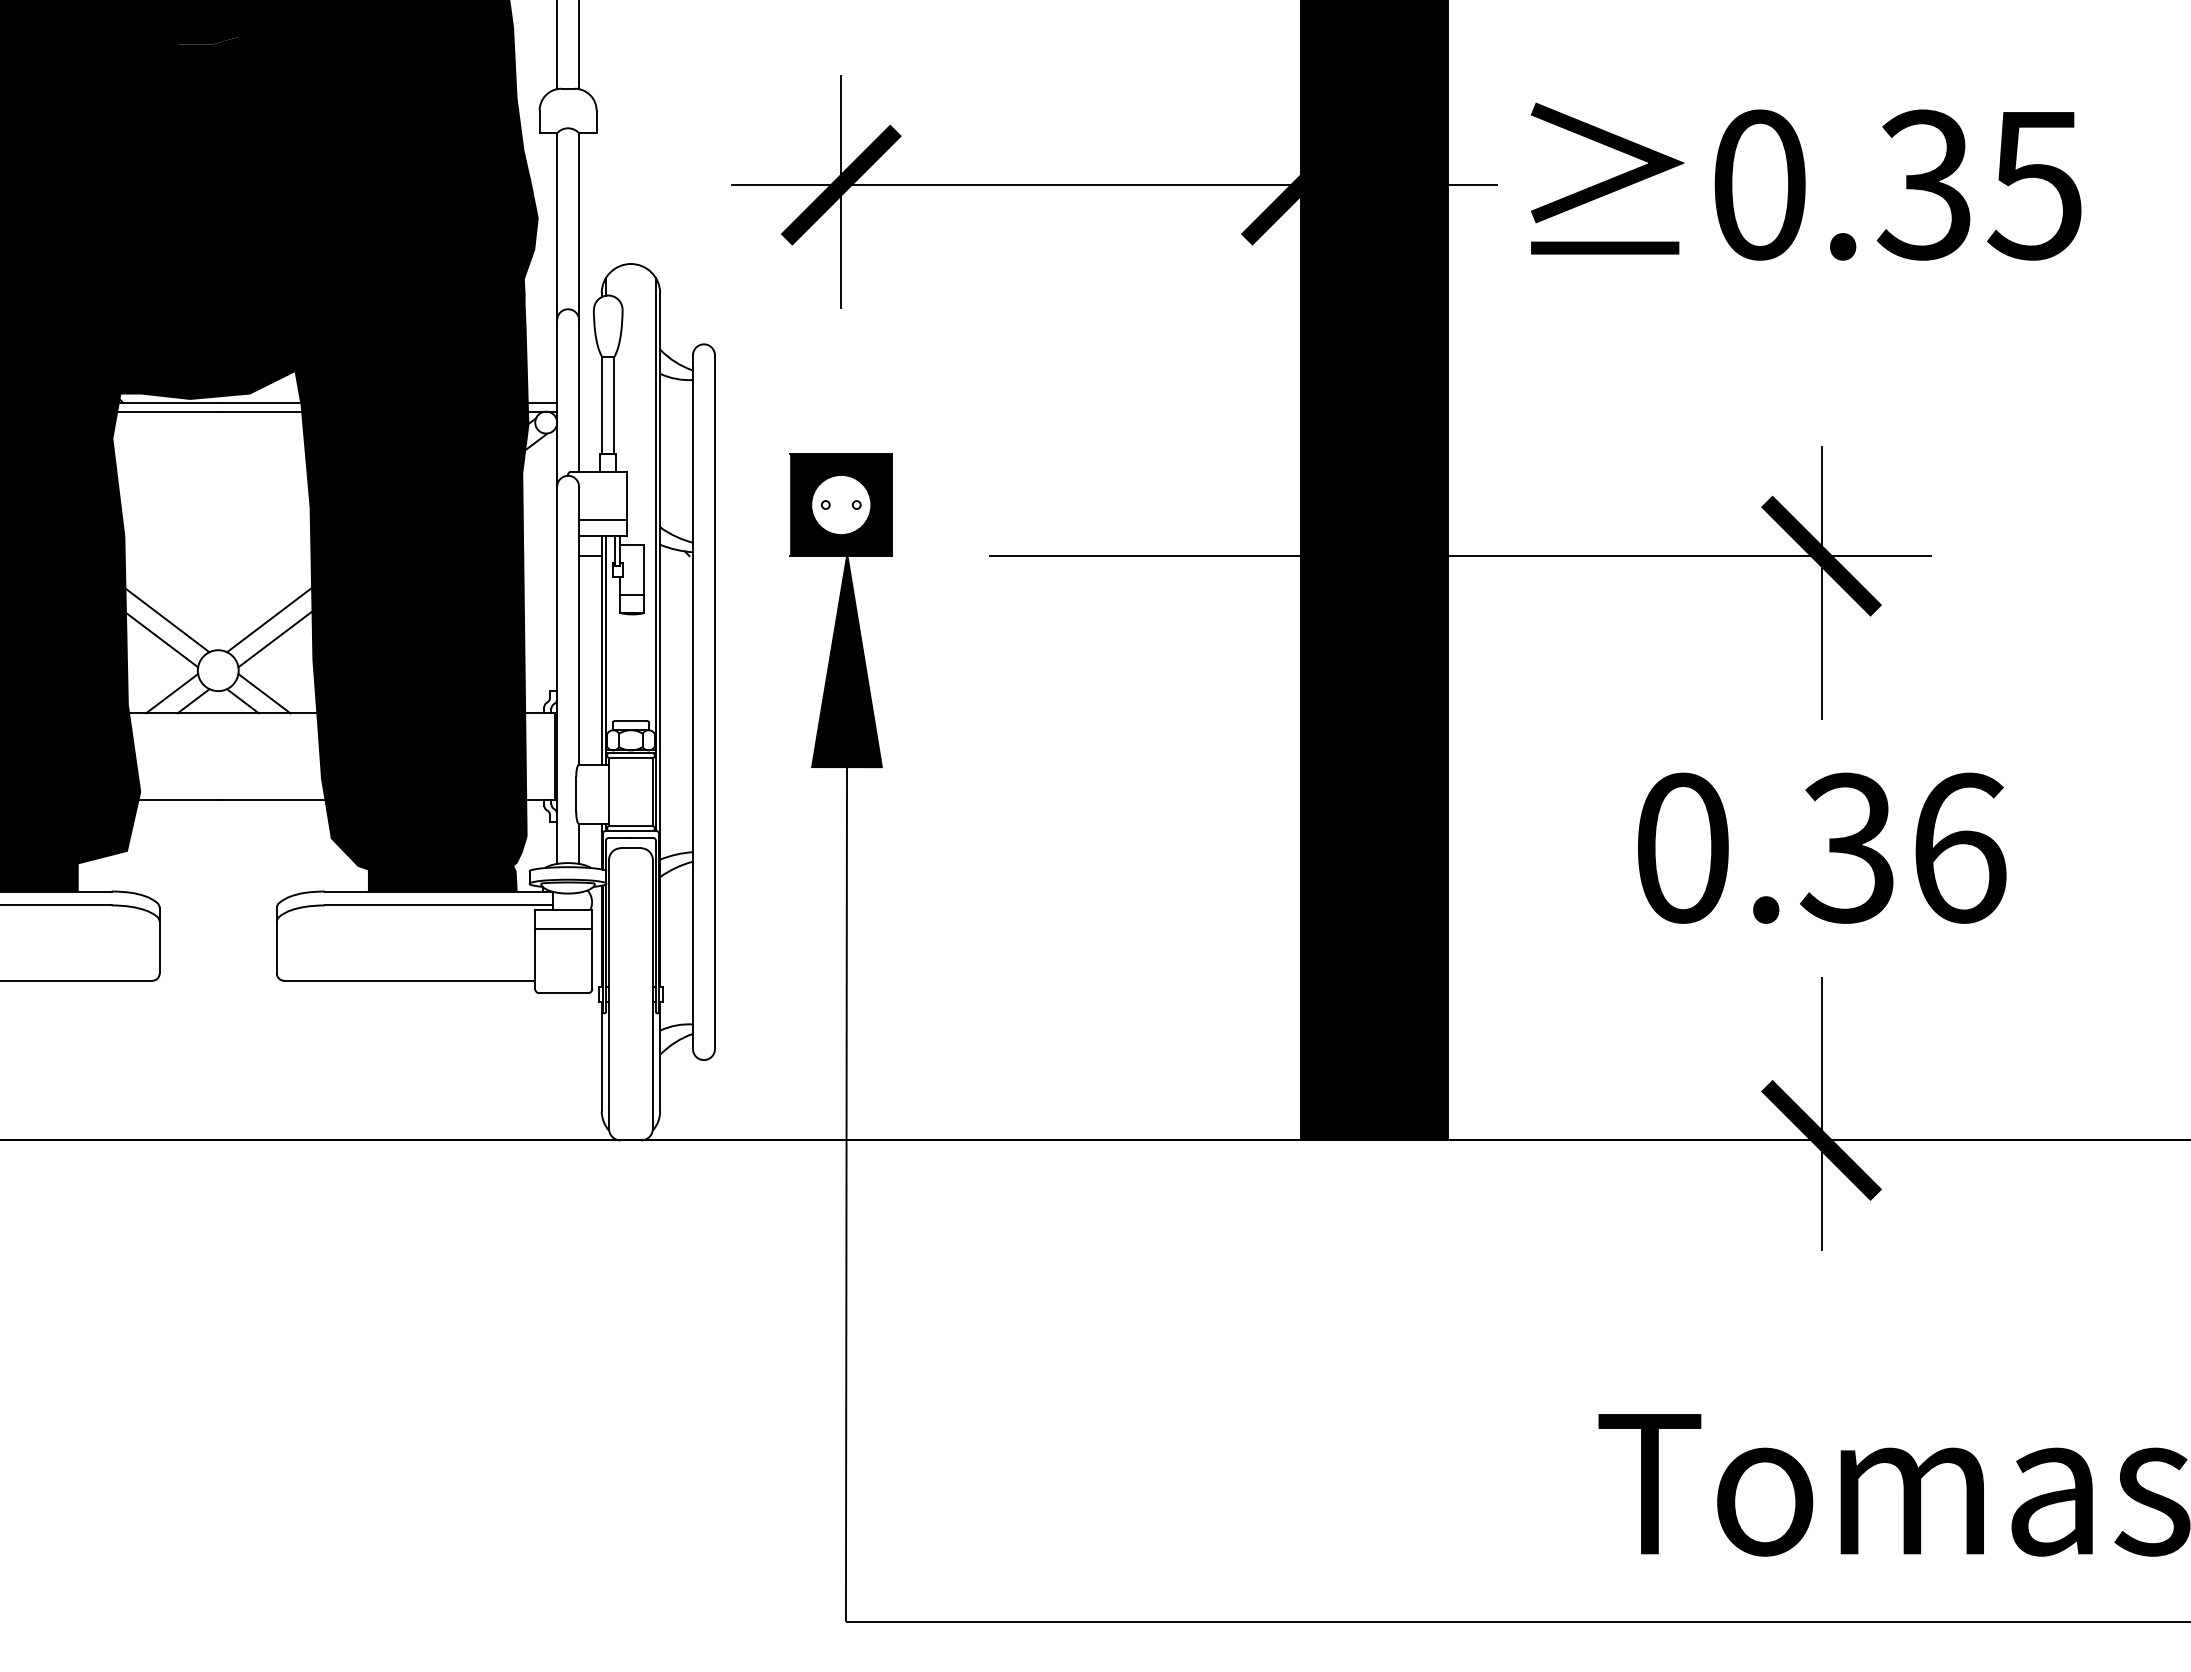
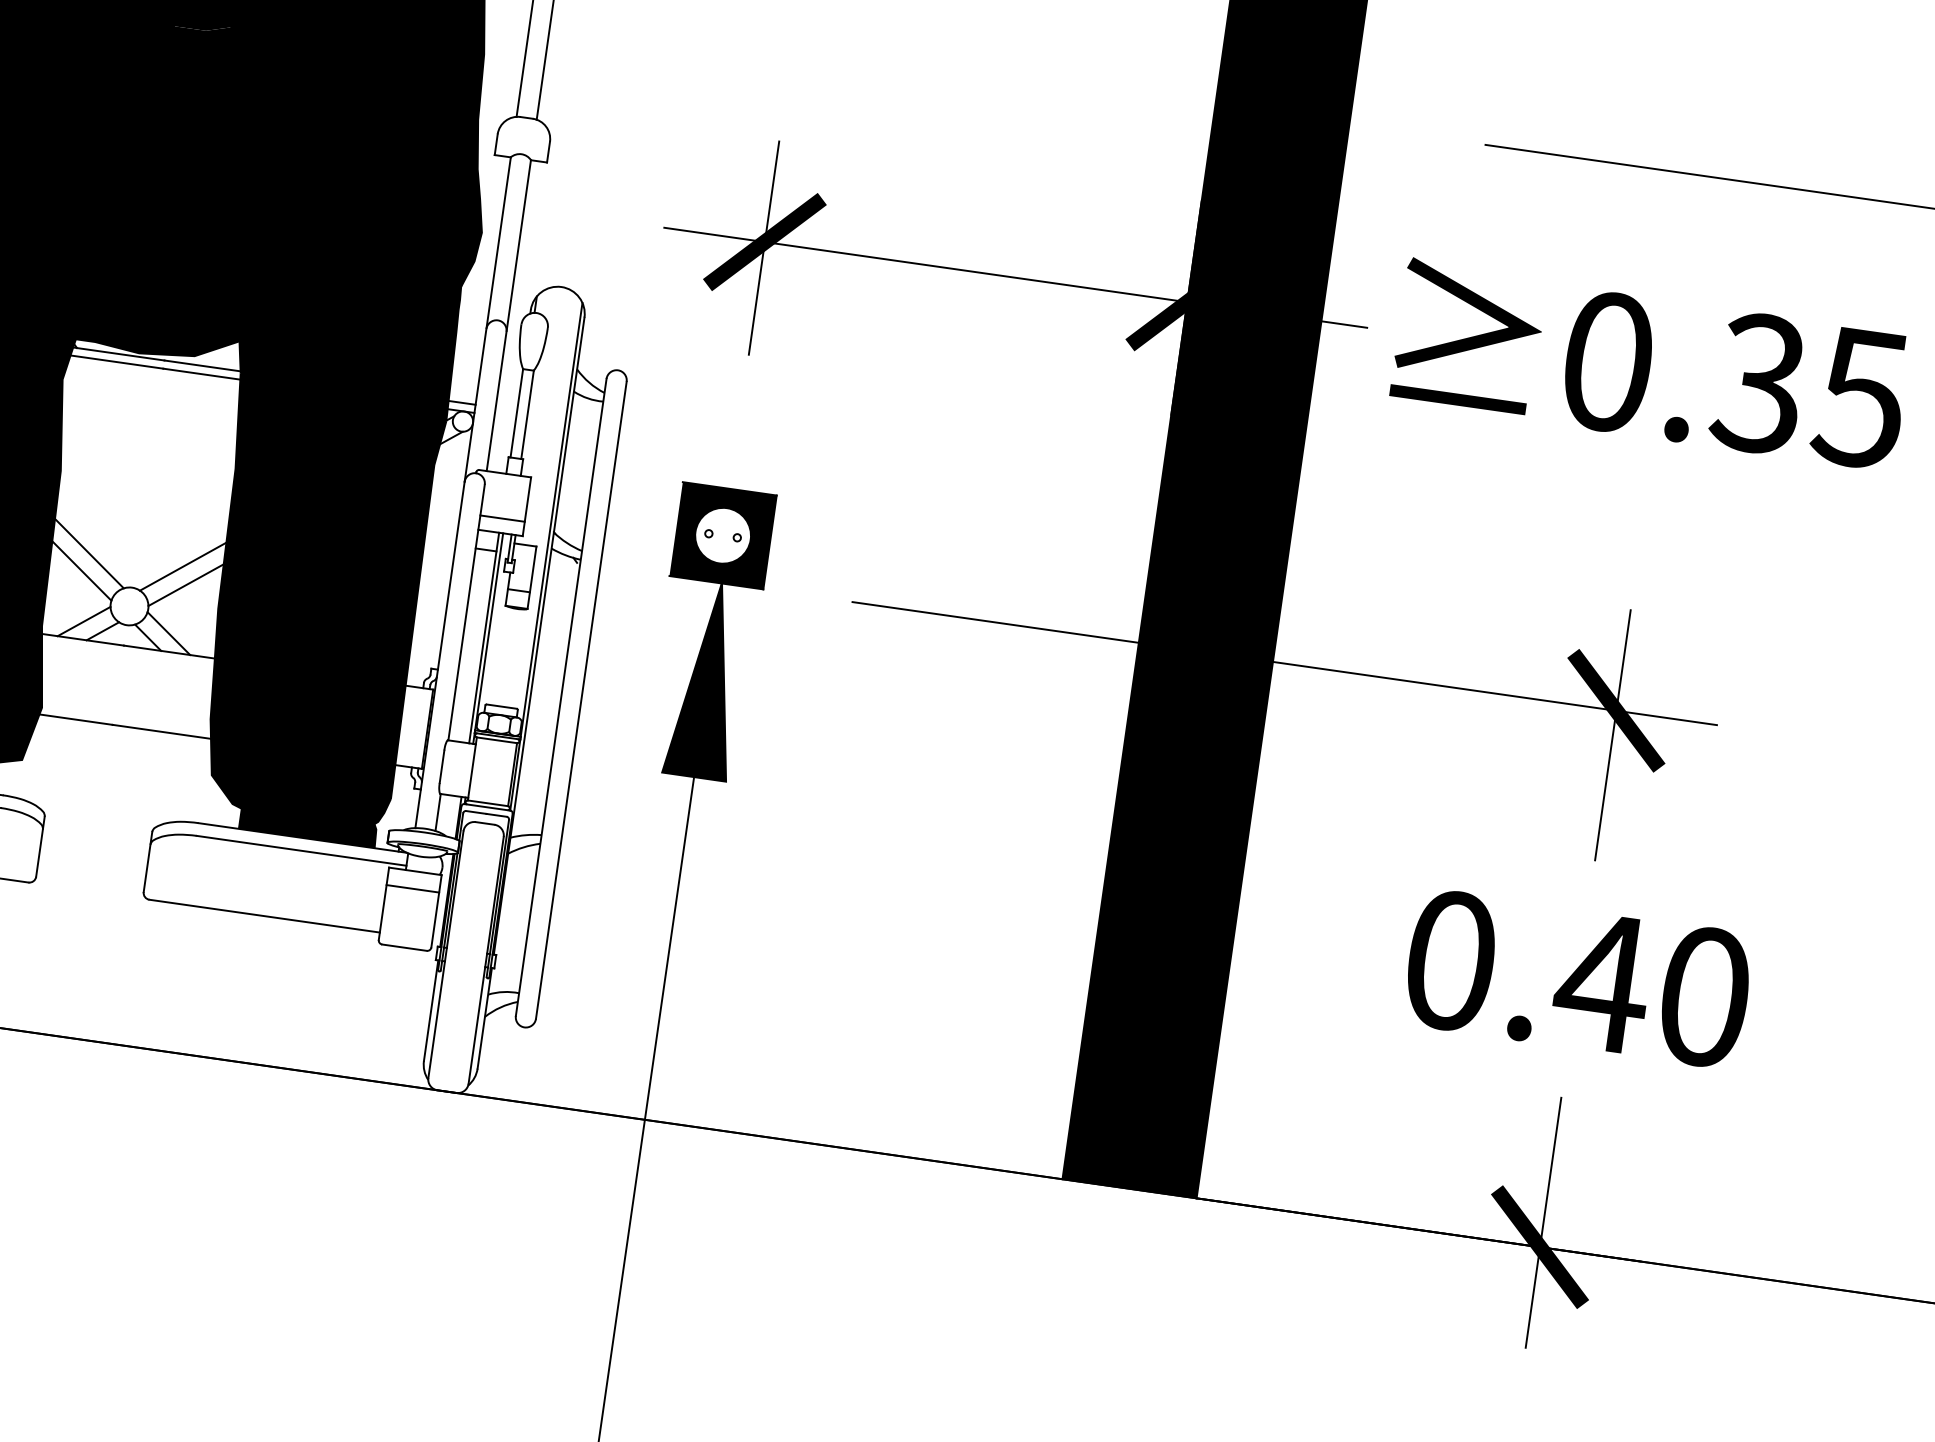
text: (1902, 847) -> (1652, 988), 0.36 -> 0.40

